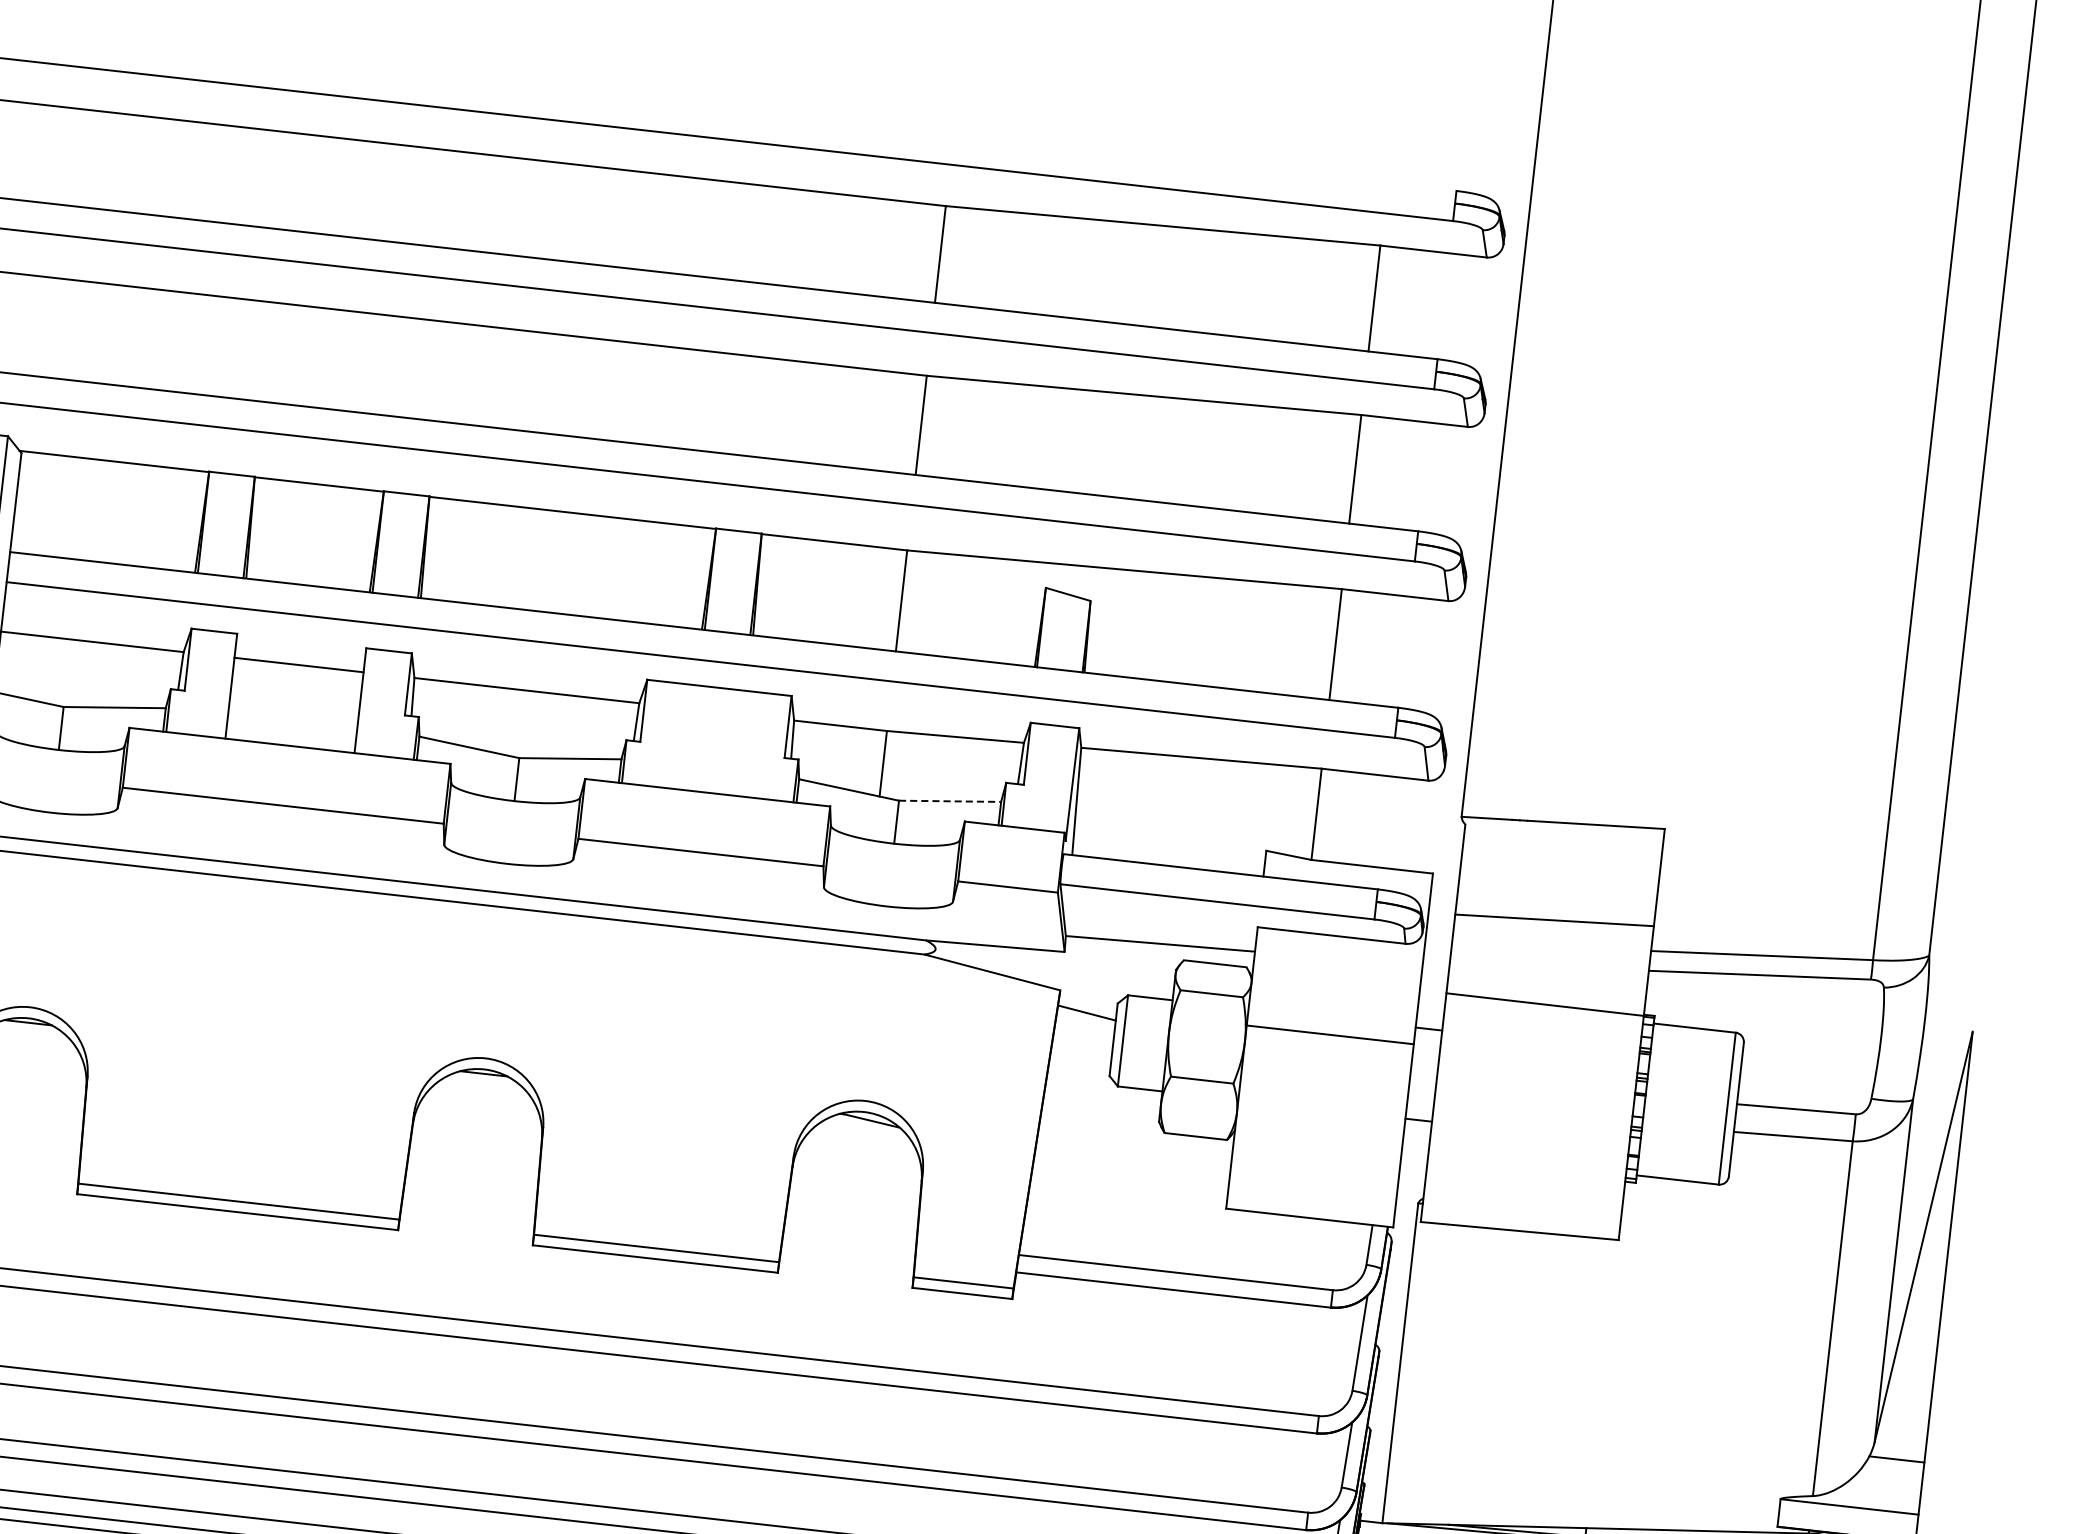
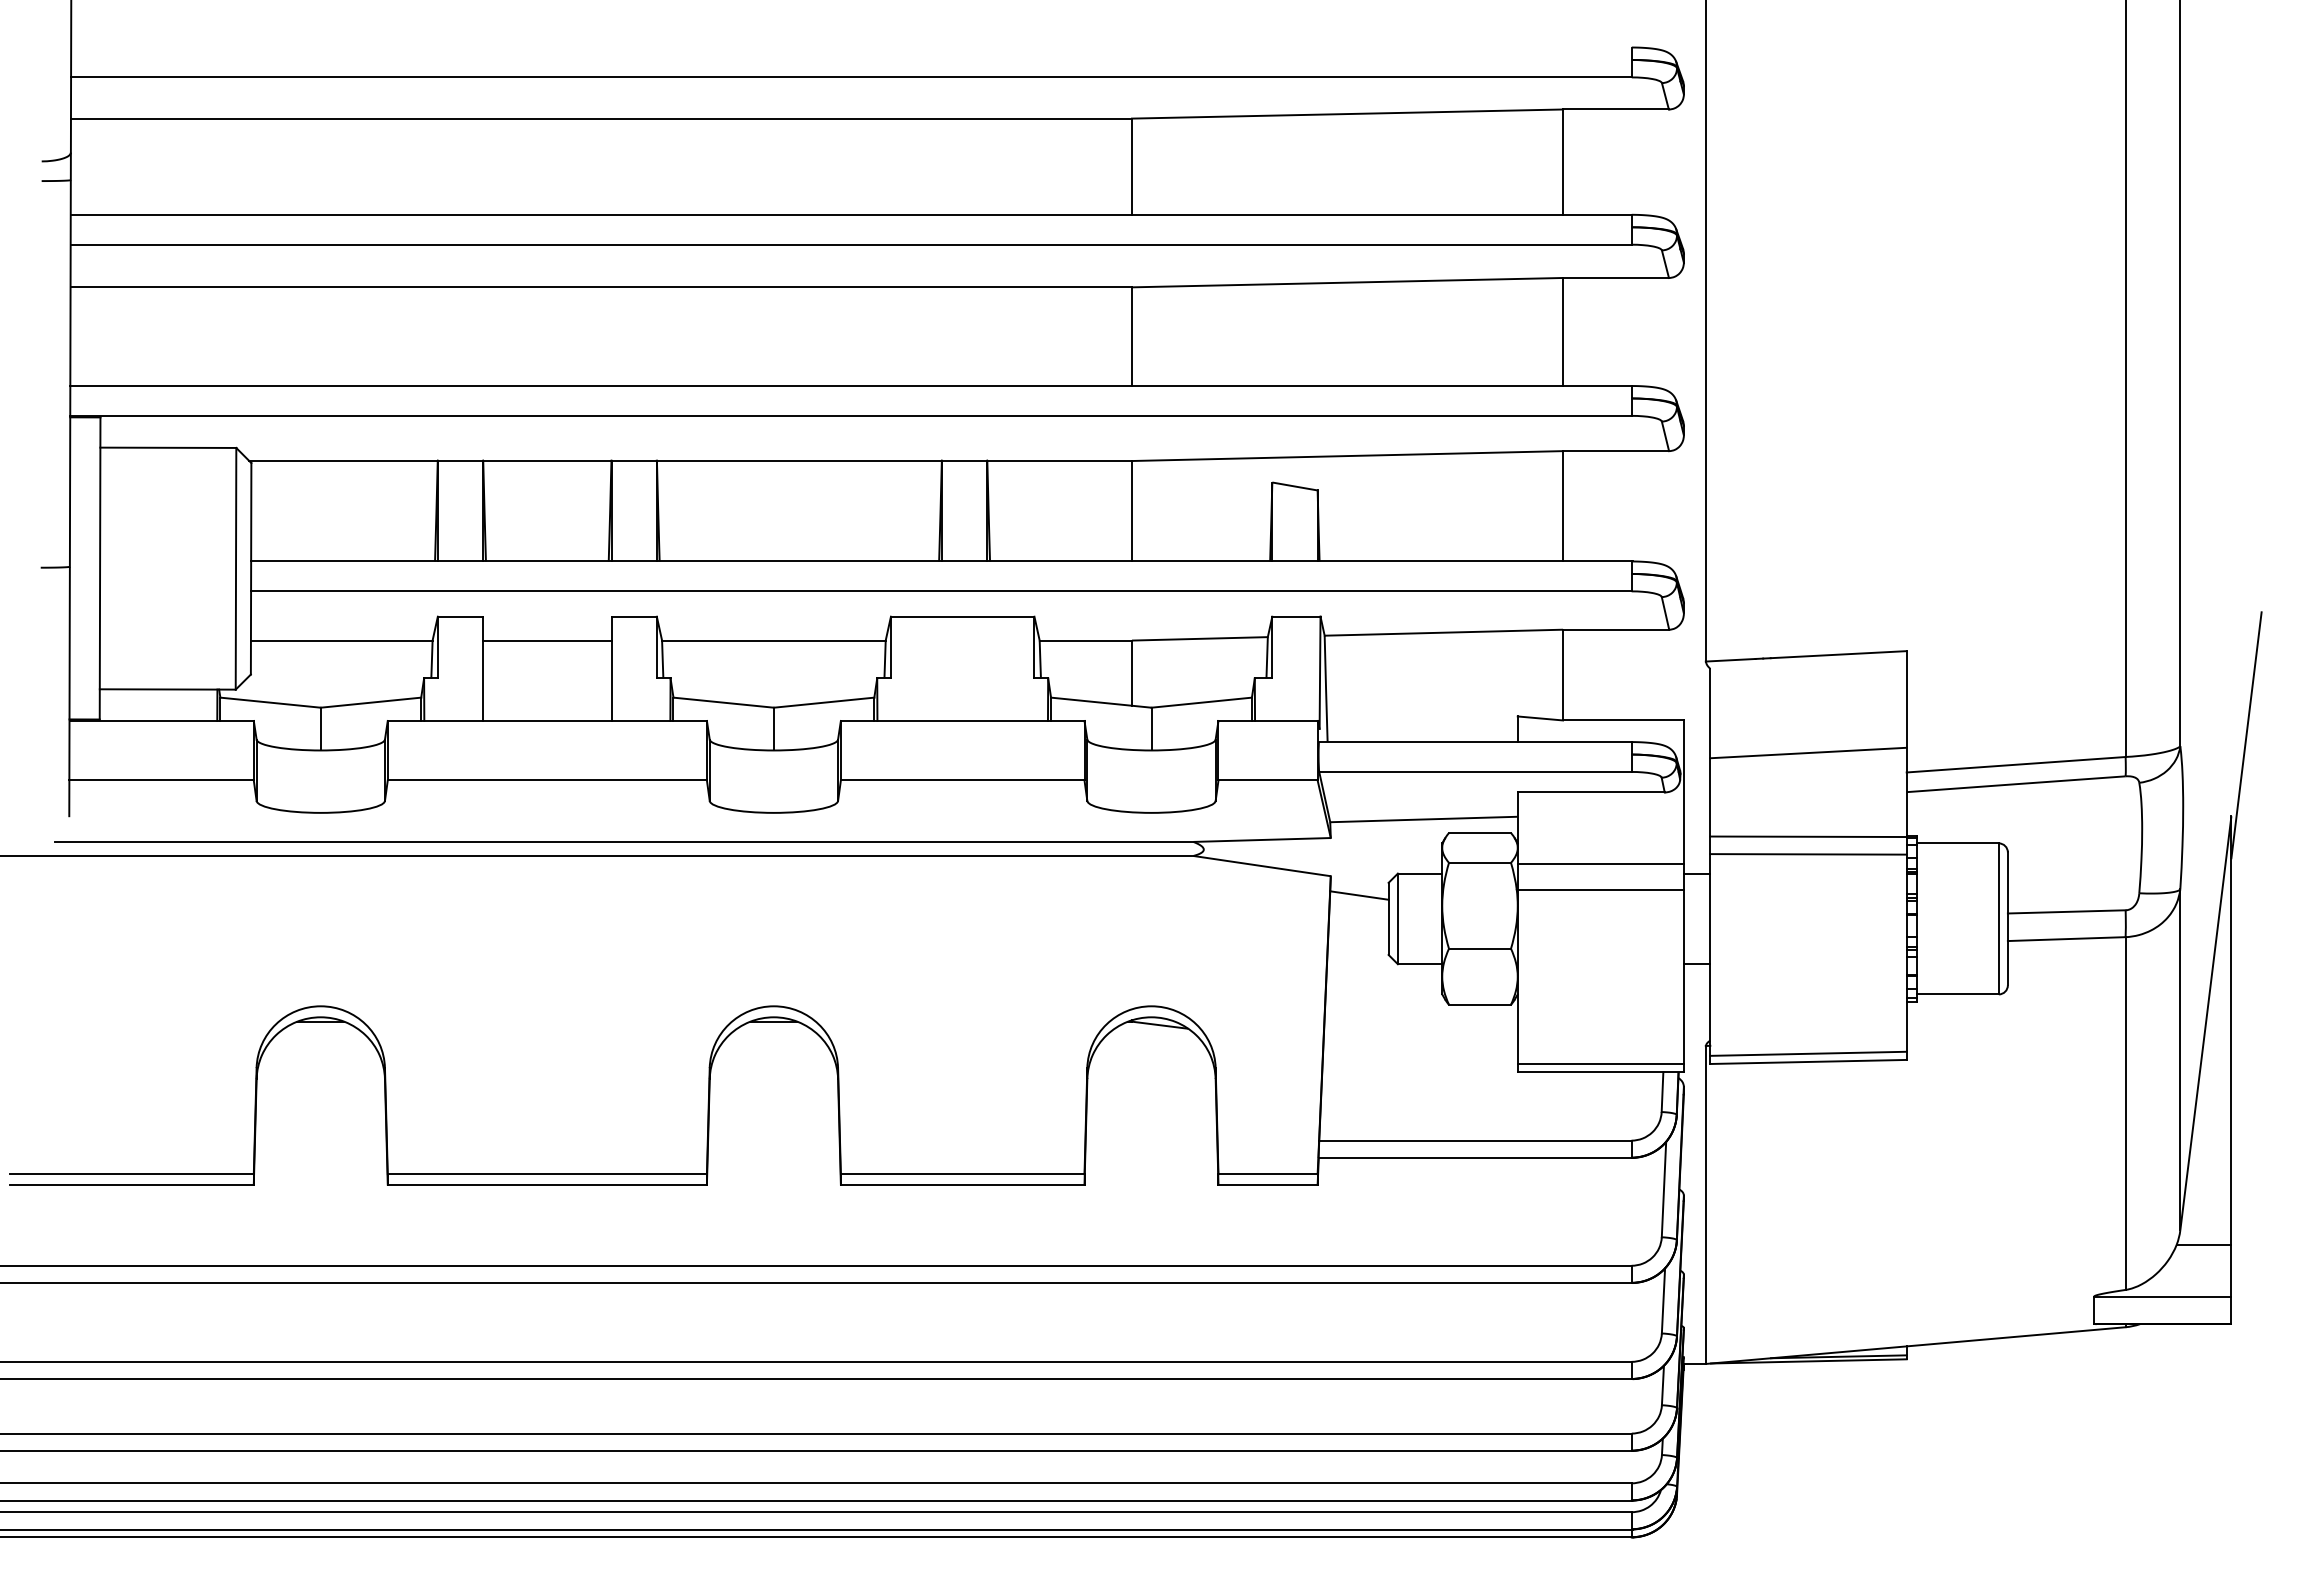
line: (950, 801) -> (1202, 702), dashed -> solid
line: (1997, 952) -> (2246, 735), added
line: (1332, 1009) -> (1600, 864), added
line: (1543, 1022) -> (1808, 854), added
line: (1310, 1210) -> (1600, 1064), added
line: (1520, 1222) -> (1808, 1053), added

